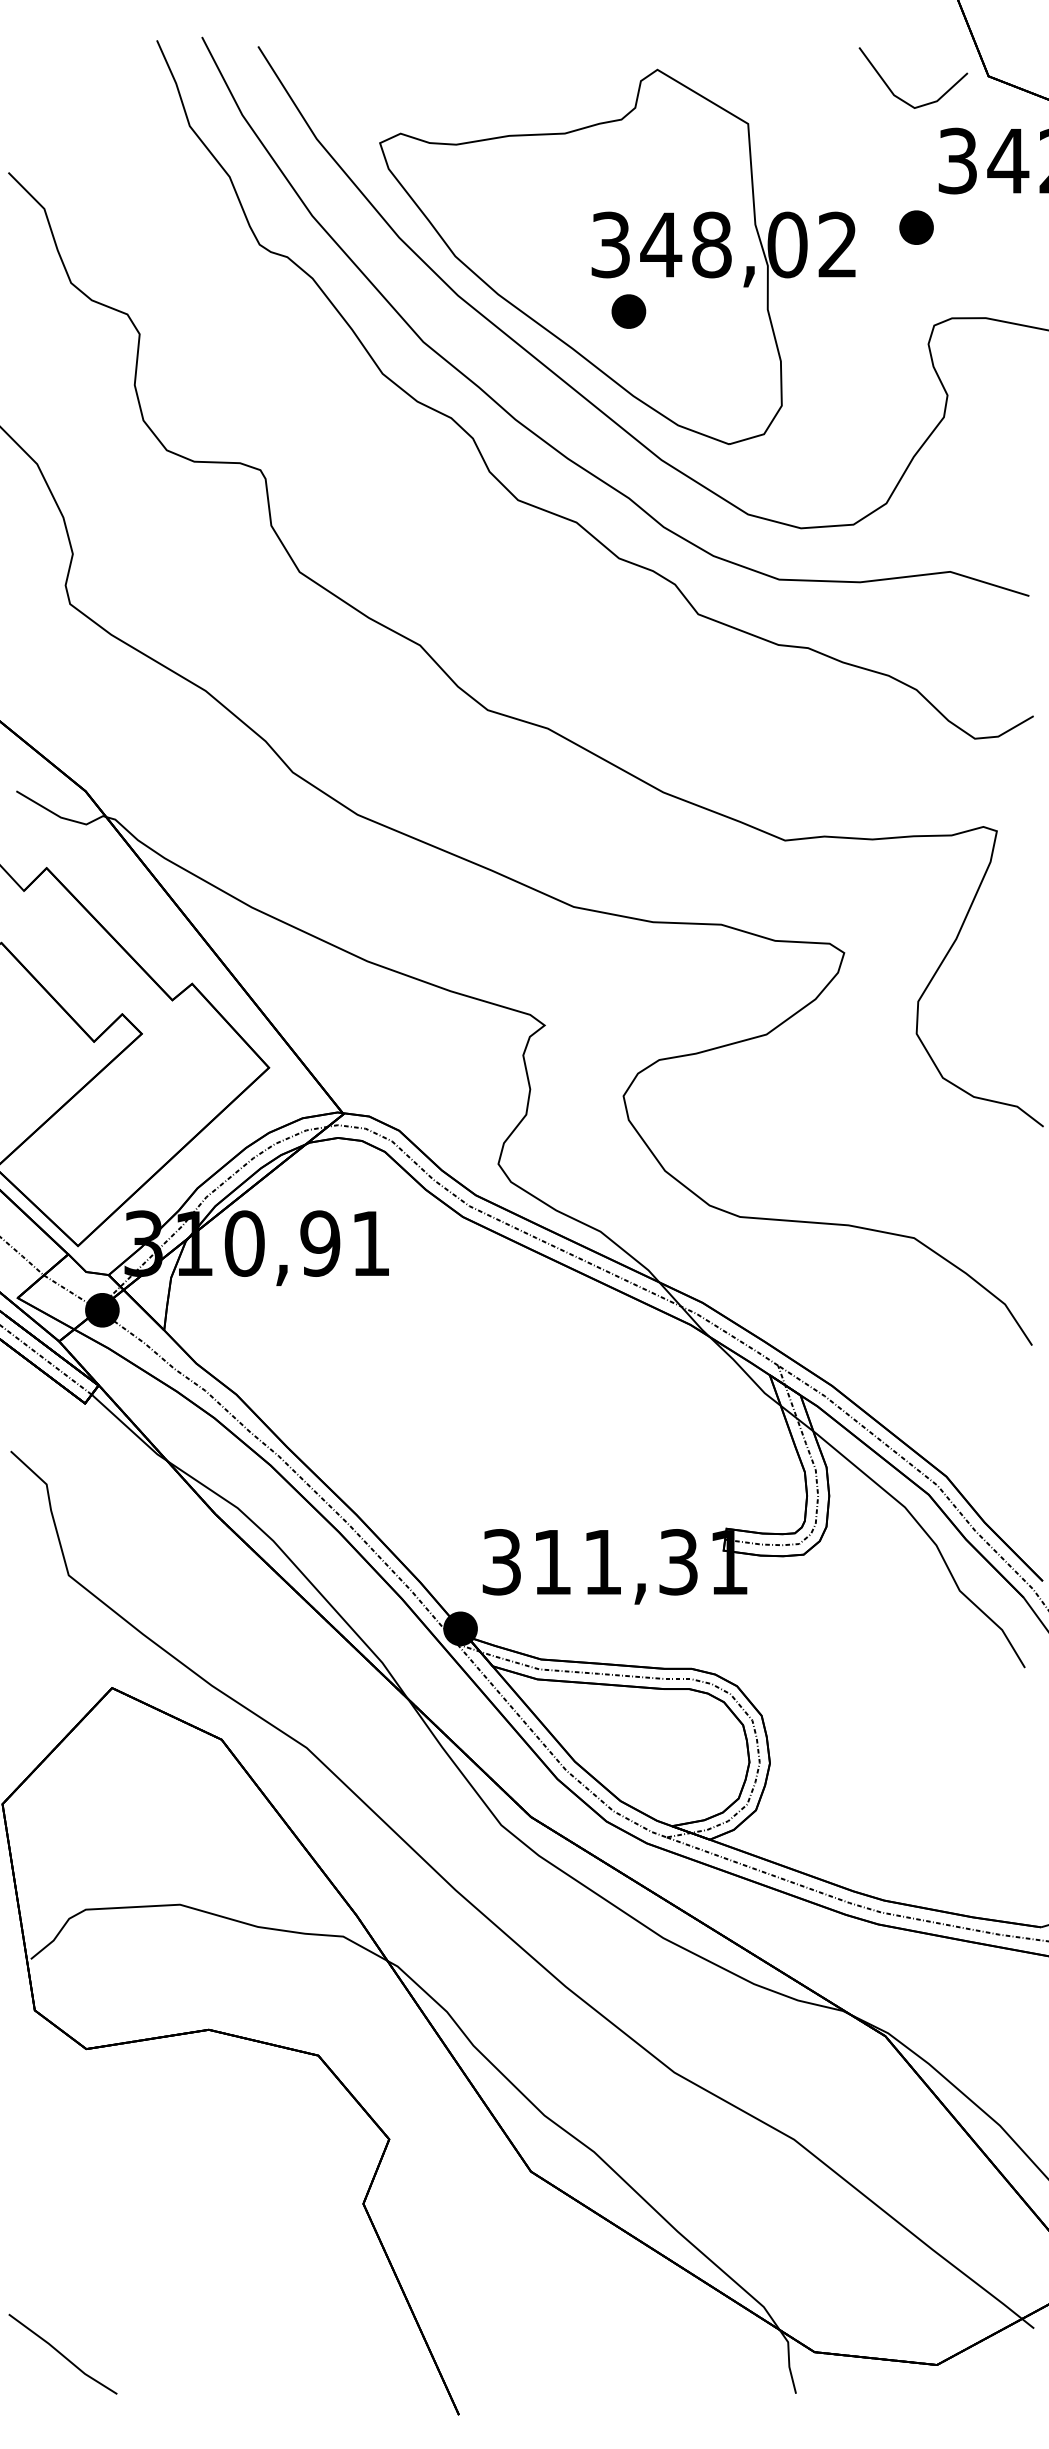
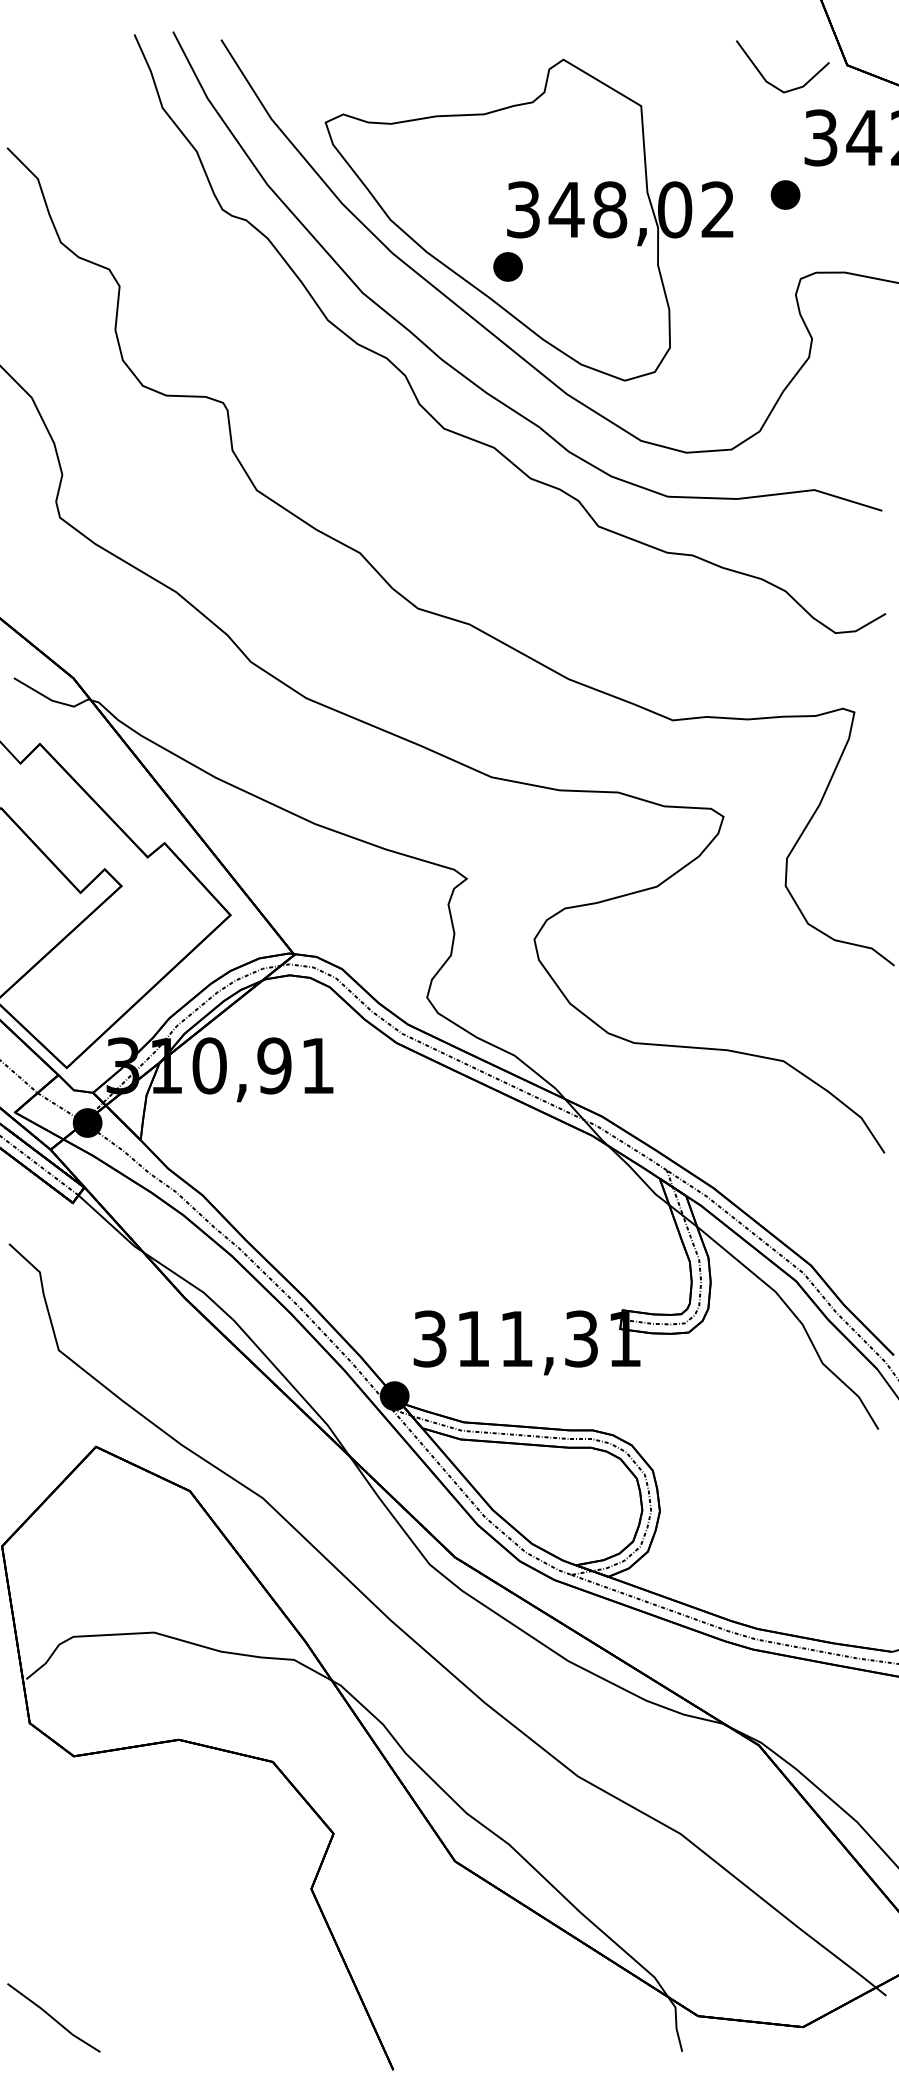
part: (628, 311) -> (507, 266), moved

